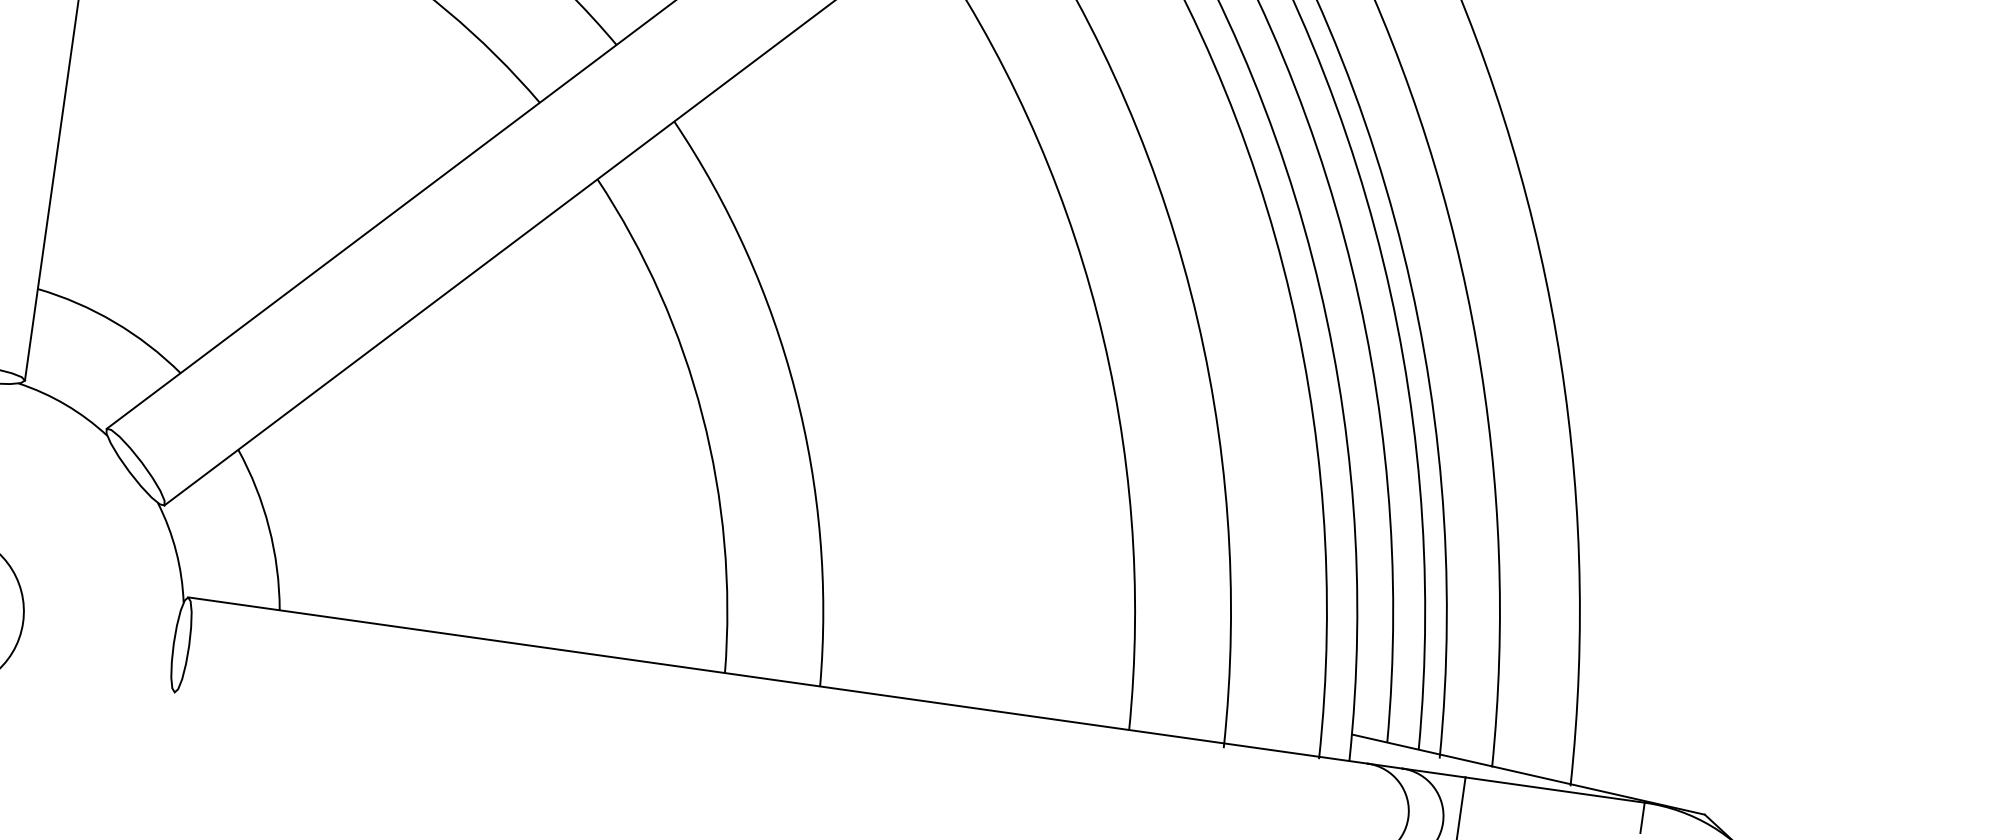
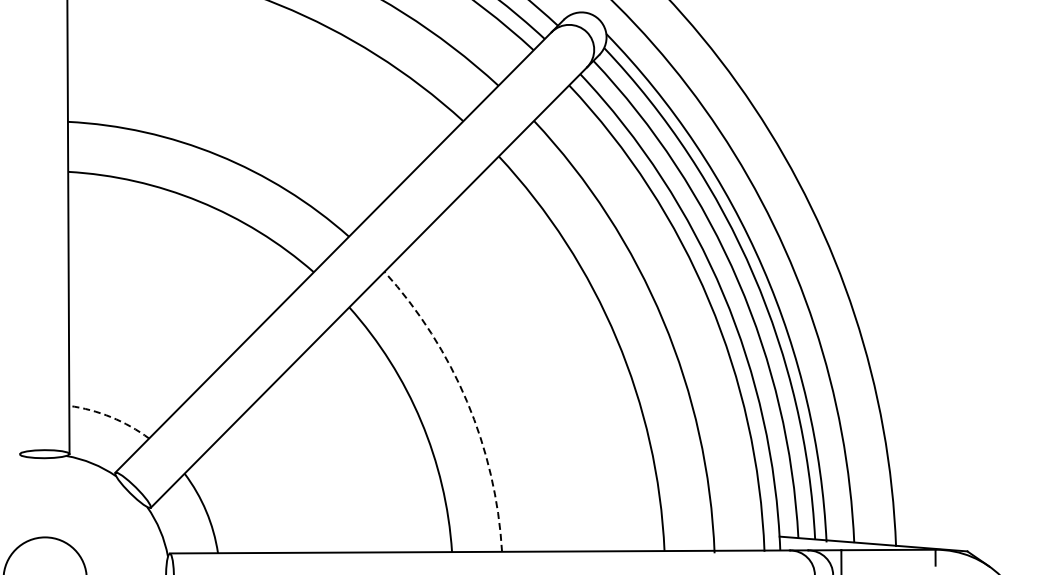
arc: (114, 322) -> (111, 417), solid -> dashed
arc: (796, 391) -> (467, 401), solid -> dashed

